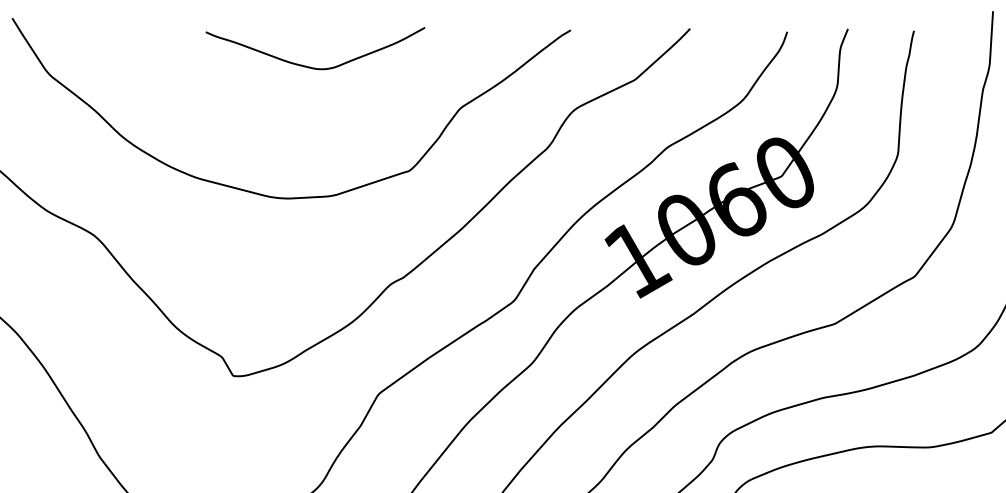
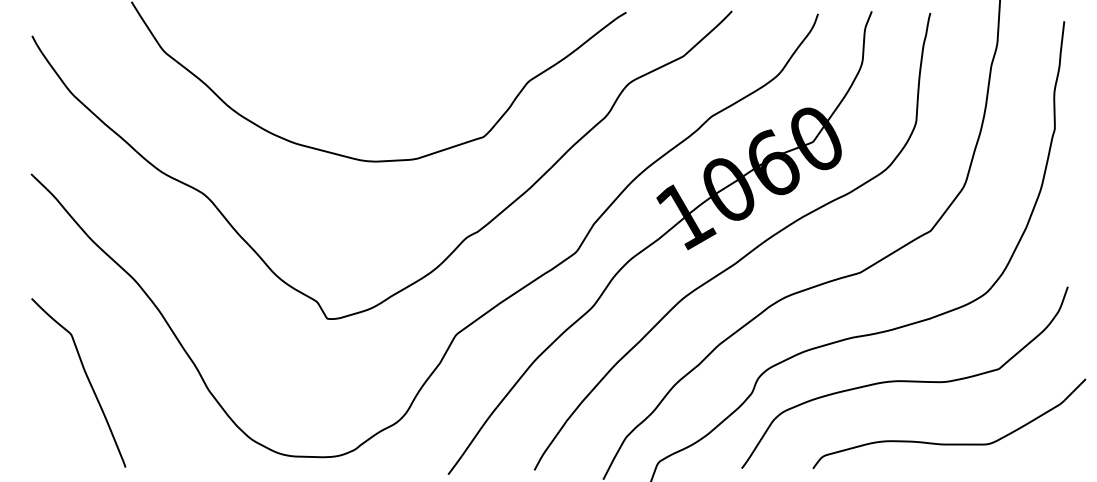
curve: (310, 66) -> (395, 44), removed

